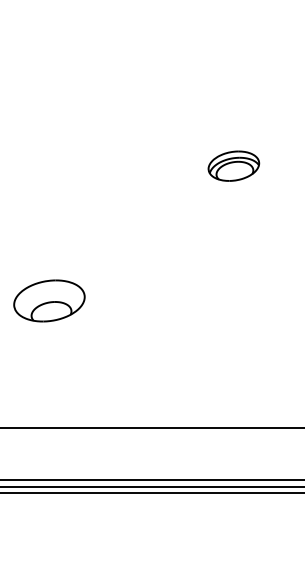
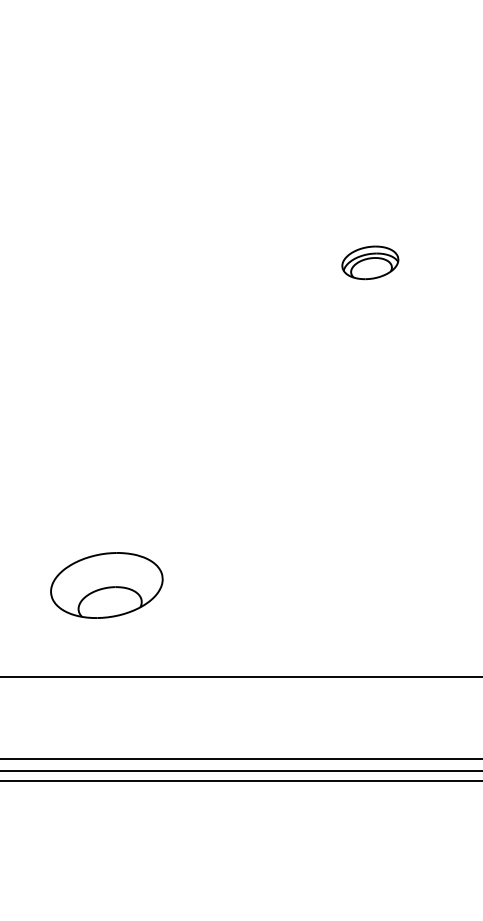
part: (233, 165) -> (369, 261), size x0.7
part: (49, 300) -> (106, 584), moved

